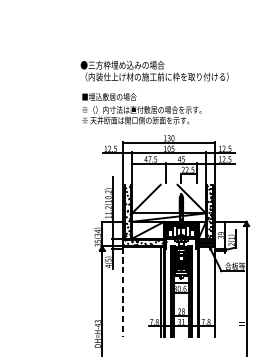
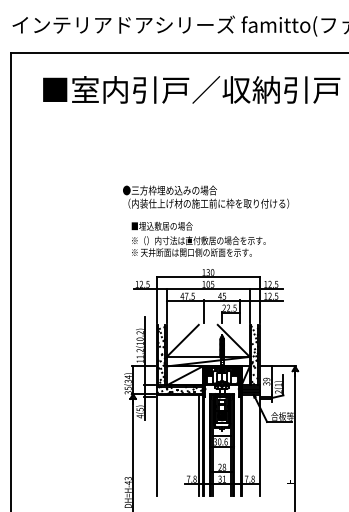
text: (155, 70) -> (206, 196), moved
text: (141, 108) -> (198, 239), moved
line: (123, 293) -> (156, 446), dashed -> solid

